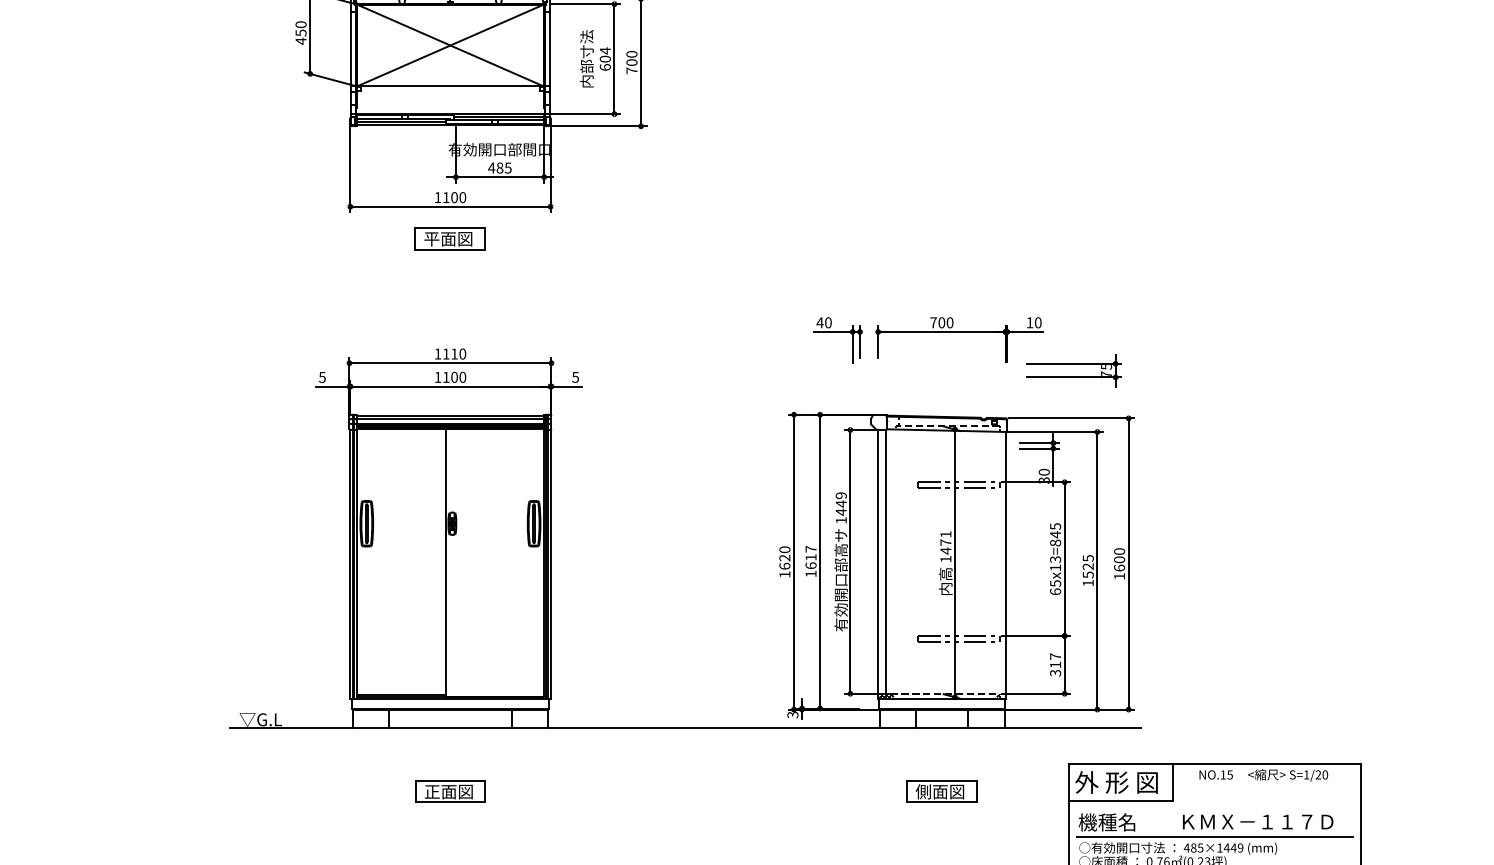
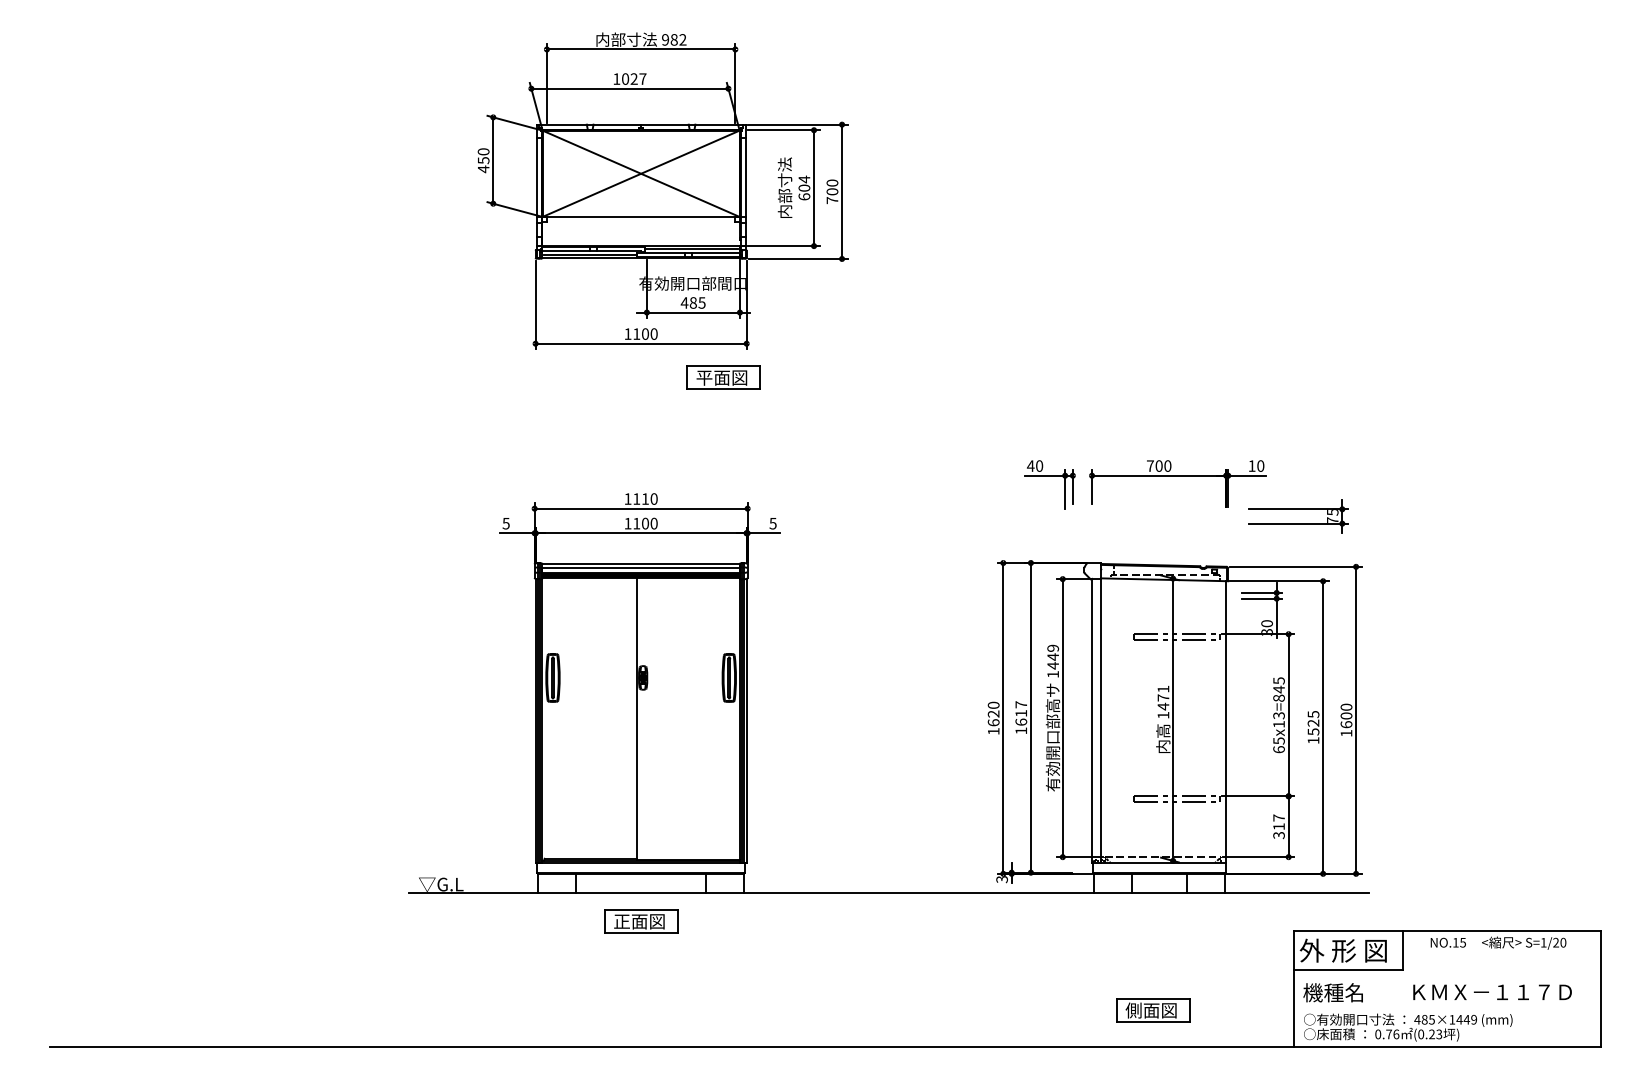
part: (449, 238) -> (723, 377), moved
part: (450, 791) -> (641, 921), moved
part: (942, 791) -> (1153, 1010), moved
line: (1214, 837) -> (1446, 1008), removed

